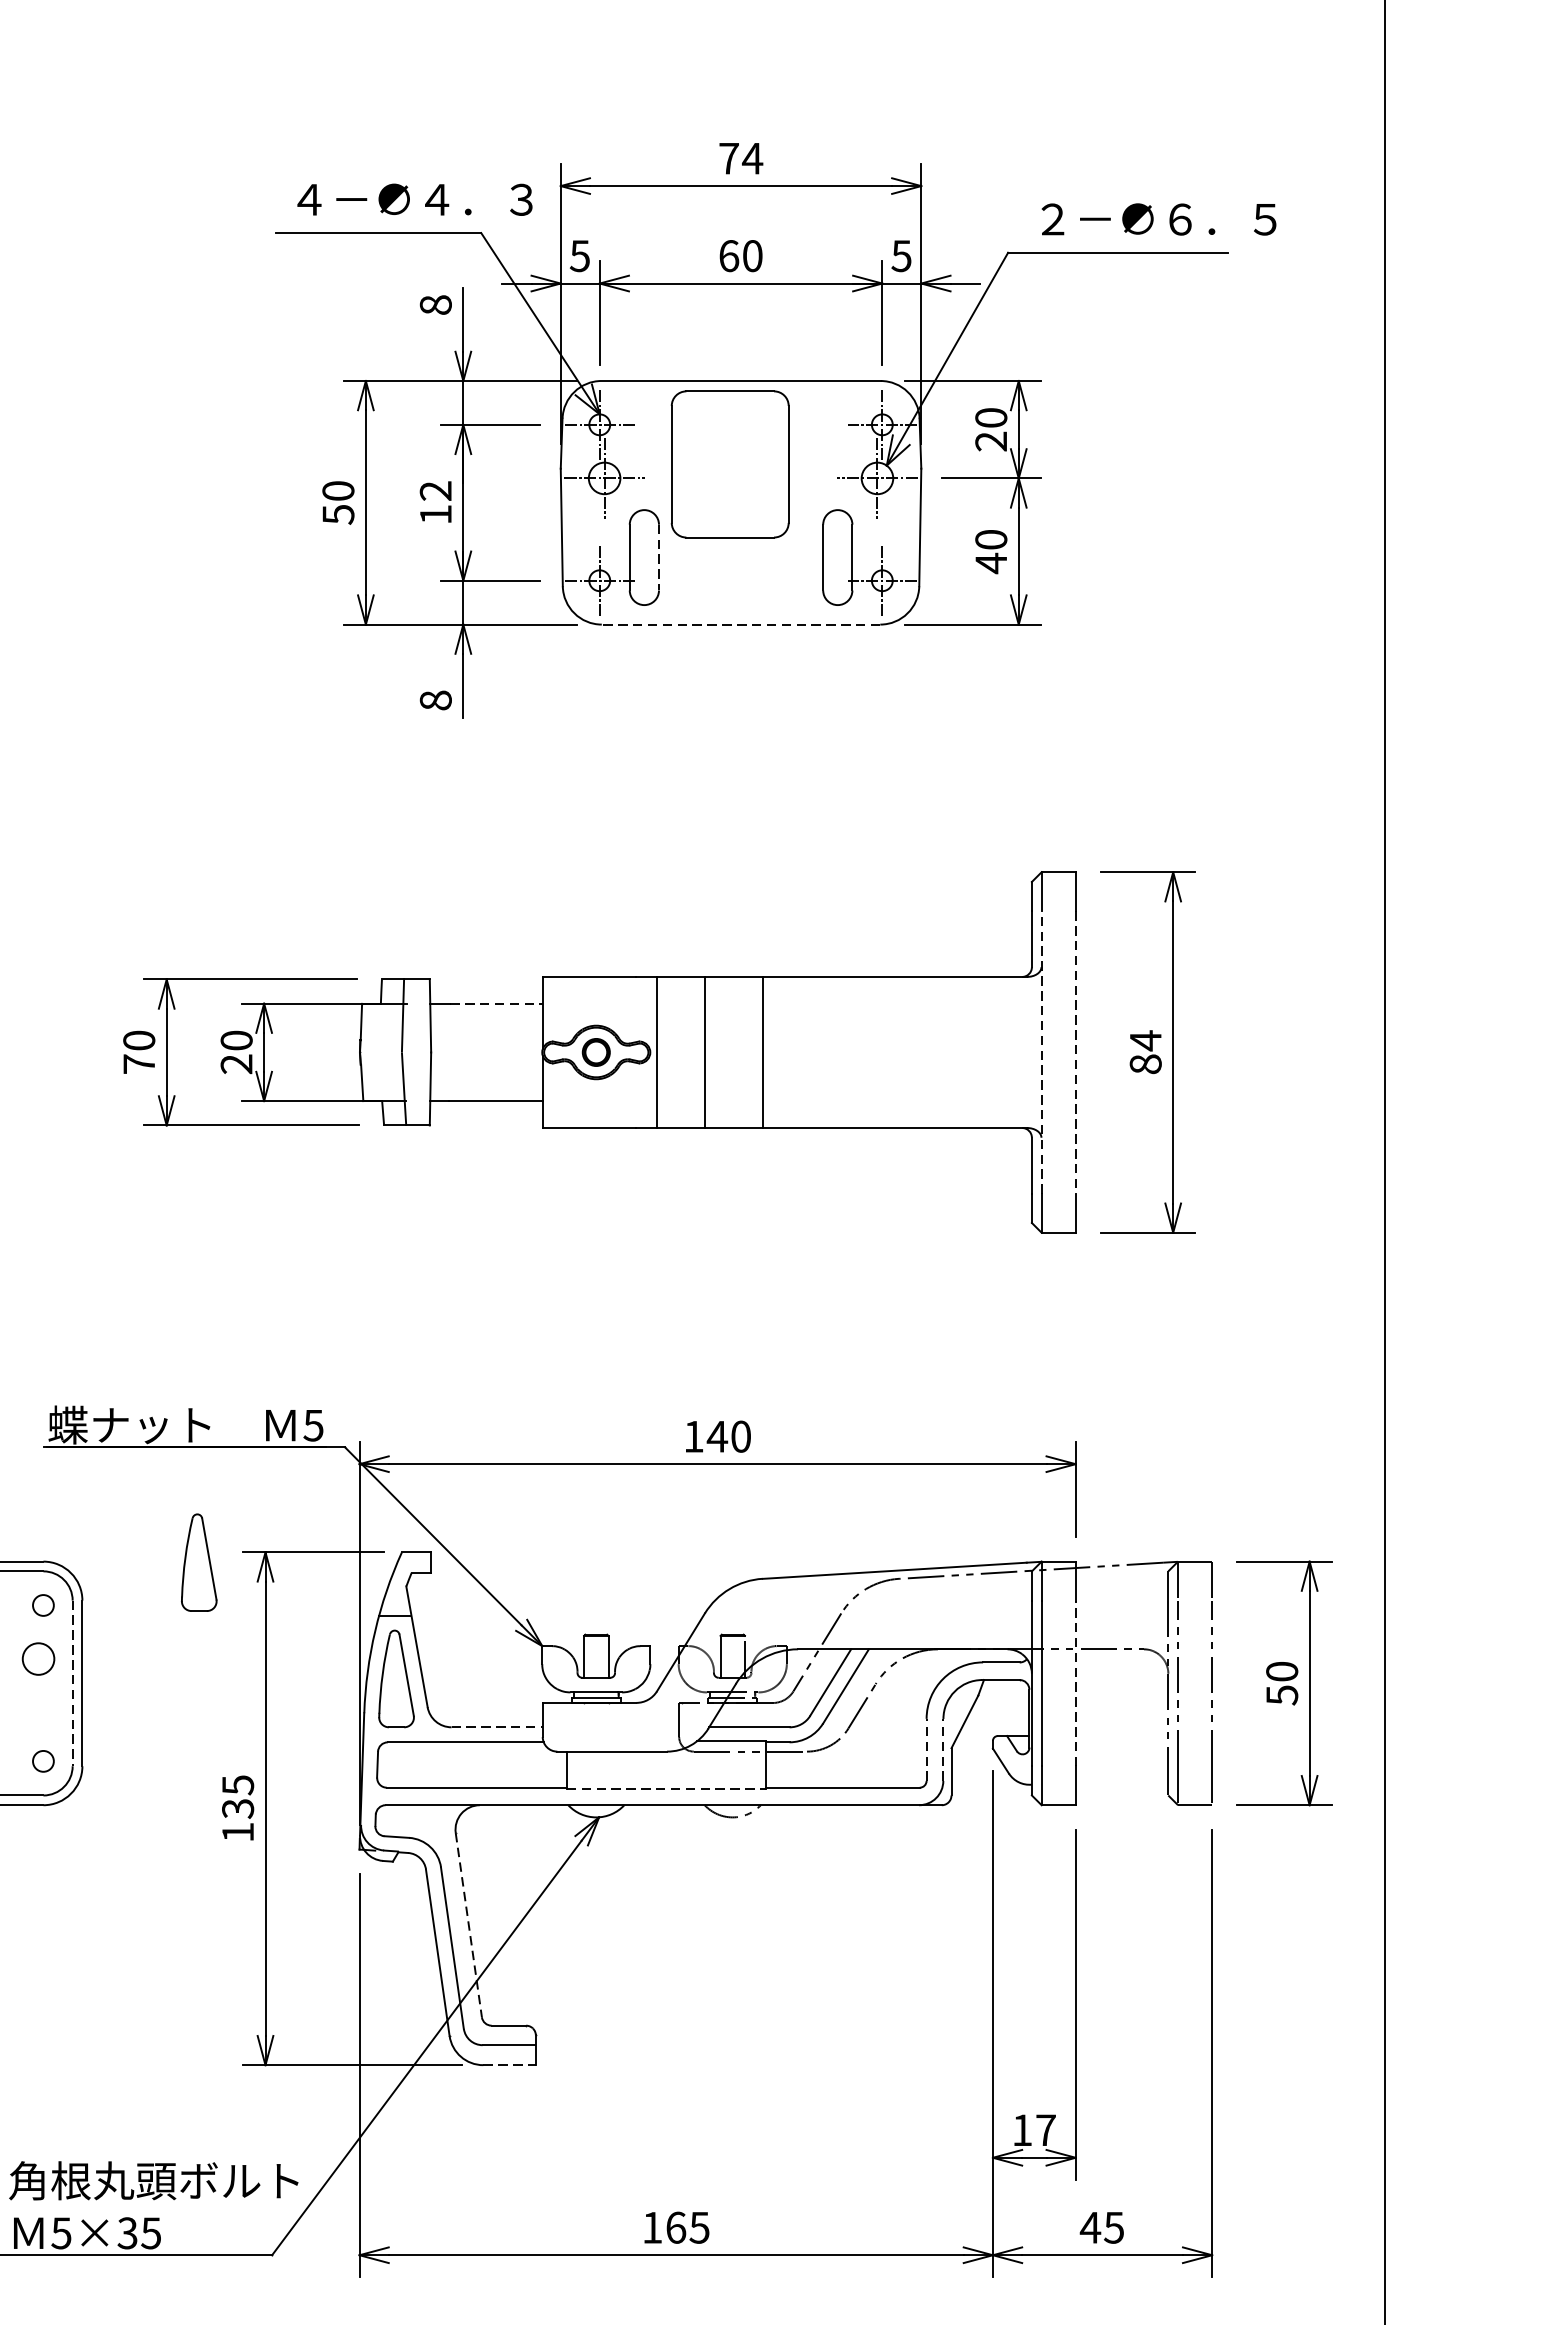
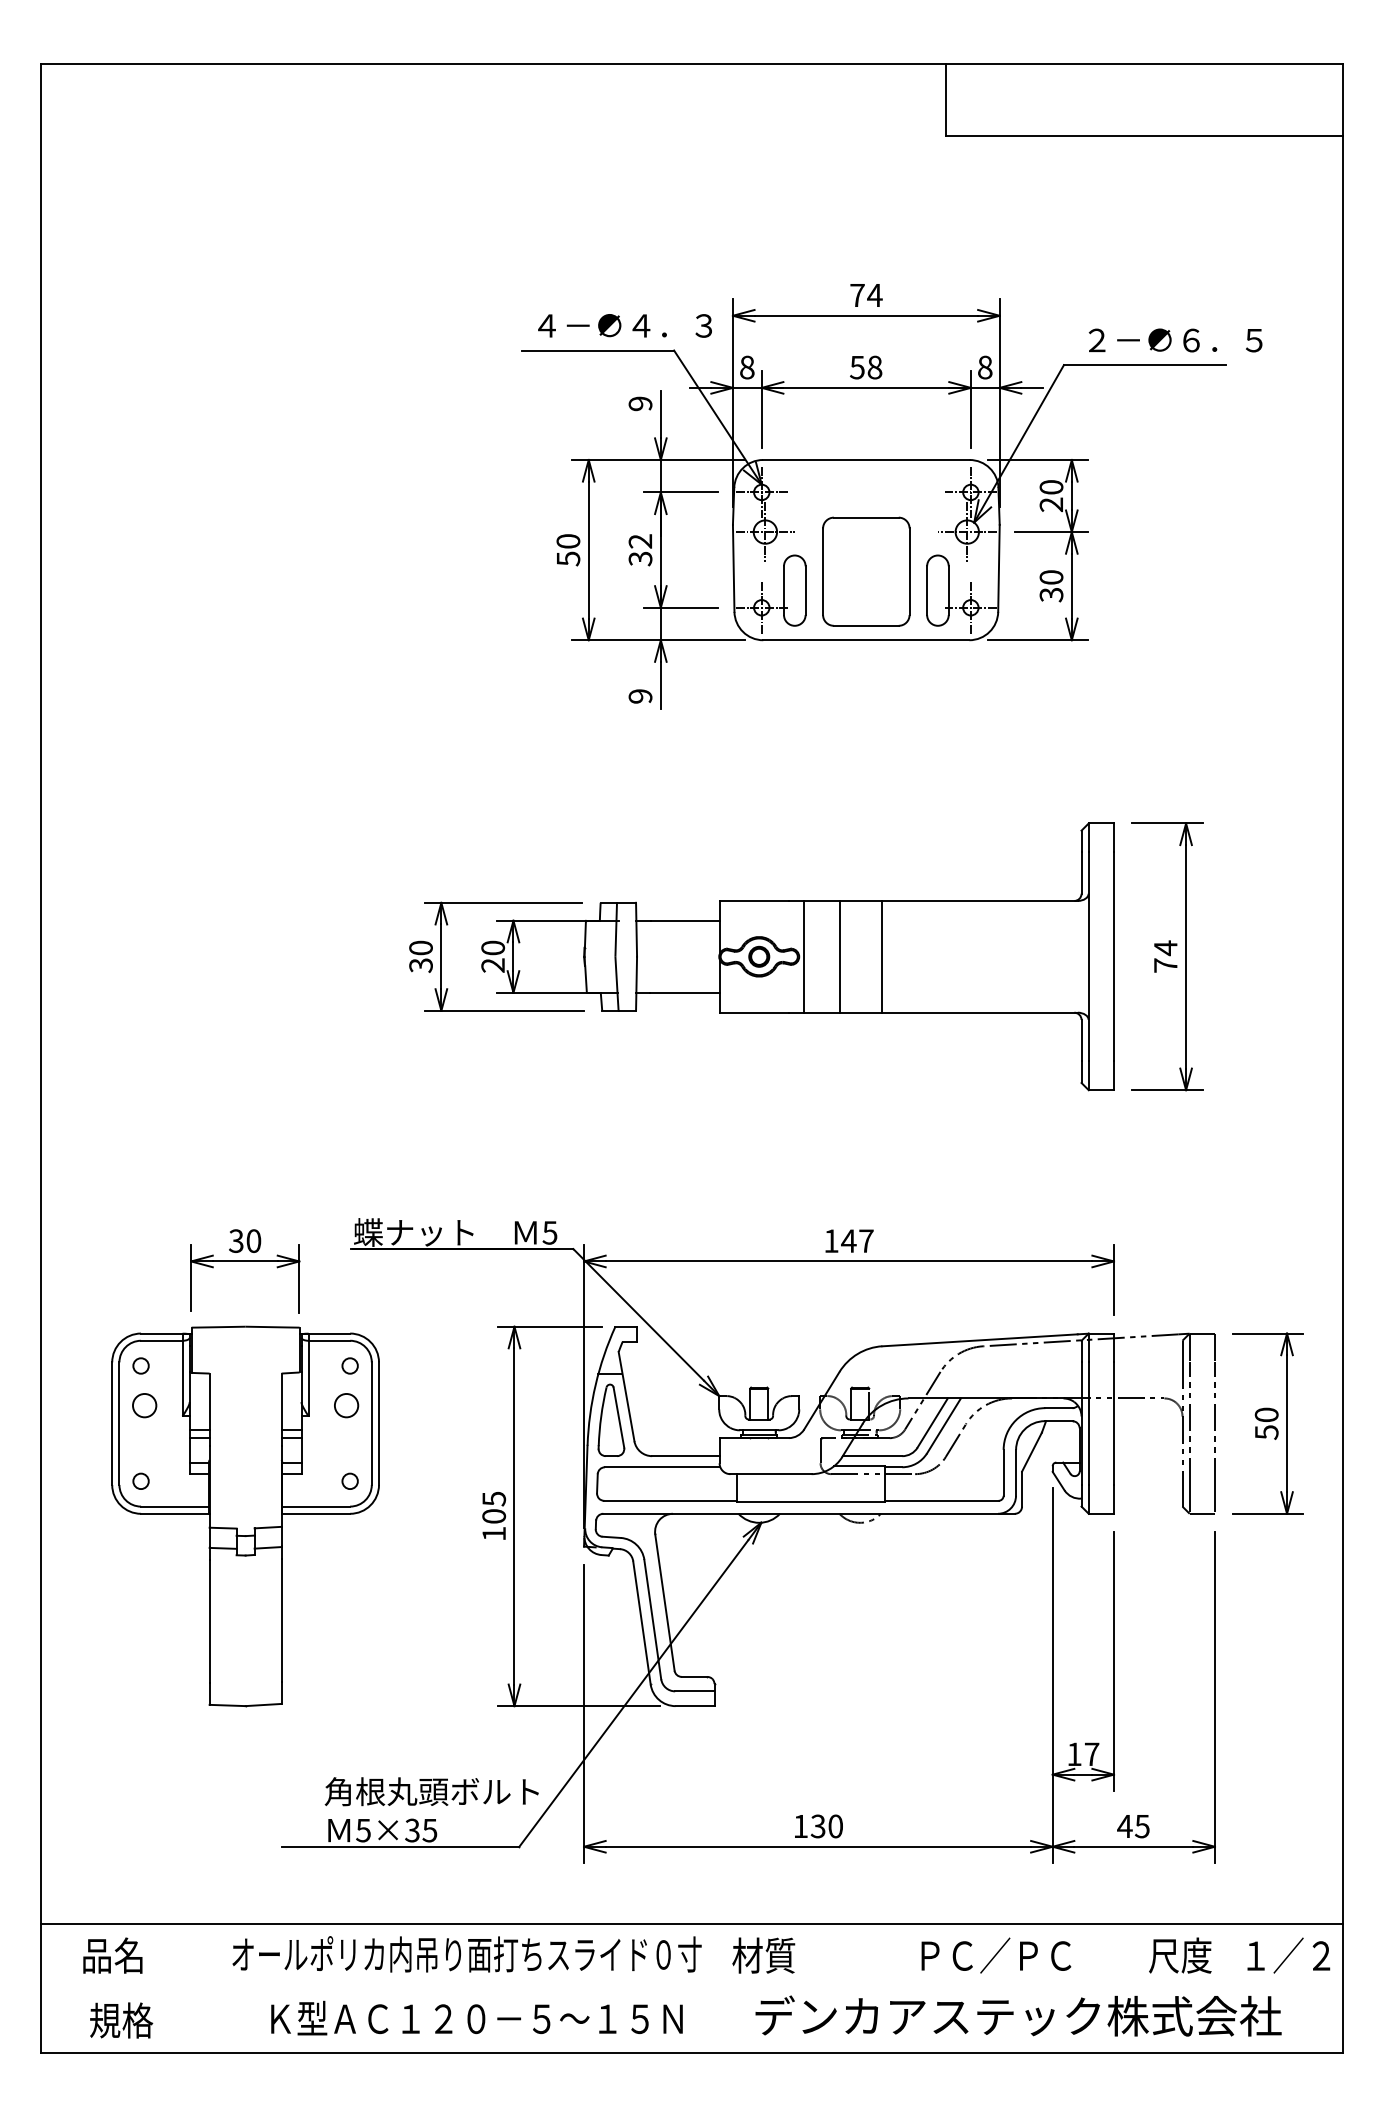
text: (579, 255) -> (746, 367), 5 -> 8
text: (741, 255) -> (866, 367), 60 -> 58
text: (900, 255) -> (984, 367), 5 -> 8
text: (435, 304) -> (640, 403), 8 -> 9
part: (730, 464) -> (866, 571), moved
text: (435, 514) -> (640, 558), 12 -> 32
line: (658, 558) -> (805, 591), dashed -> solid
text: (991, 562) -> (1051, 594), 40 -> 30
line: (739, 624) -> (865, 640), dashed -> solid
text: (435, 700) -> (640, 696), 8 -> 9
line: (496, 1003) -> (685, 920), dashed -> solid
line: (1041, 1052) -> (1088, 956), dashed -> solid
line: (1076, 1052) -> (1114, 956), dashed -> solid
text: (138, 1064) -> (420, 965), 70 -> 30
text: (1145, 1064) -> (1165, 965), 84 -> 74
text: (741, 1437) -> (866, 1241), 140 -> 147
part: (199, 1561) -> (465, 1333), removed
line: (1076, 1683) -> (1114, 1423), dashed -> solid
line: (72, 1684) -> (371, 1424), dashed -> solid
line: (496, 1727) -> (685, 1456), dashed -> solid
line: (926, 1749) -> (1003, 1472), dashed -> solid
line: (943, 1749) -> (1016, 1472), dashed -> solid
line: (666, 1788) -> (811, 1501), dashed -> solid
text: (237, 1808) -> (493, 1516), 135 -> 105
line: (468, 1925) -> (664, 1602), dashed -> solid
line: (510, 2065) -> (695, 1706), dashed -> solid
text: (687, 2227) -> (826, 1826), 165 -> 130

